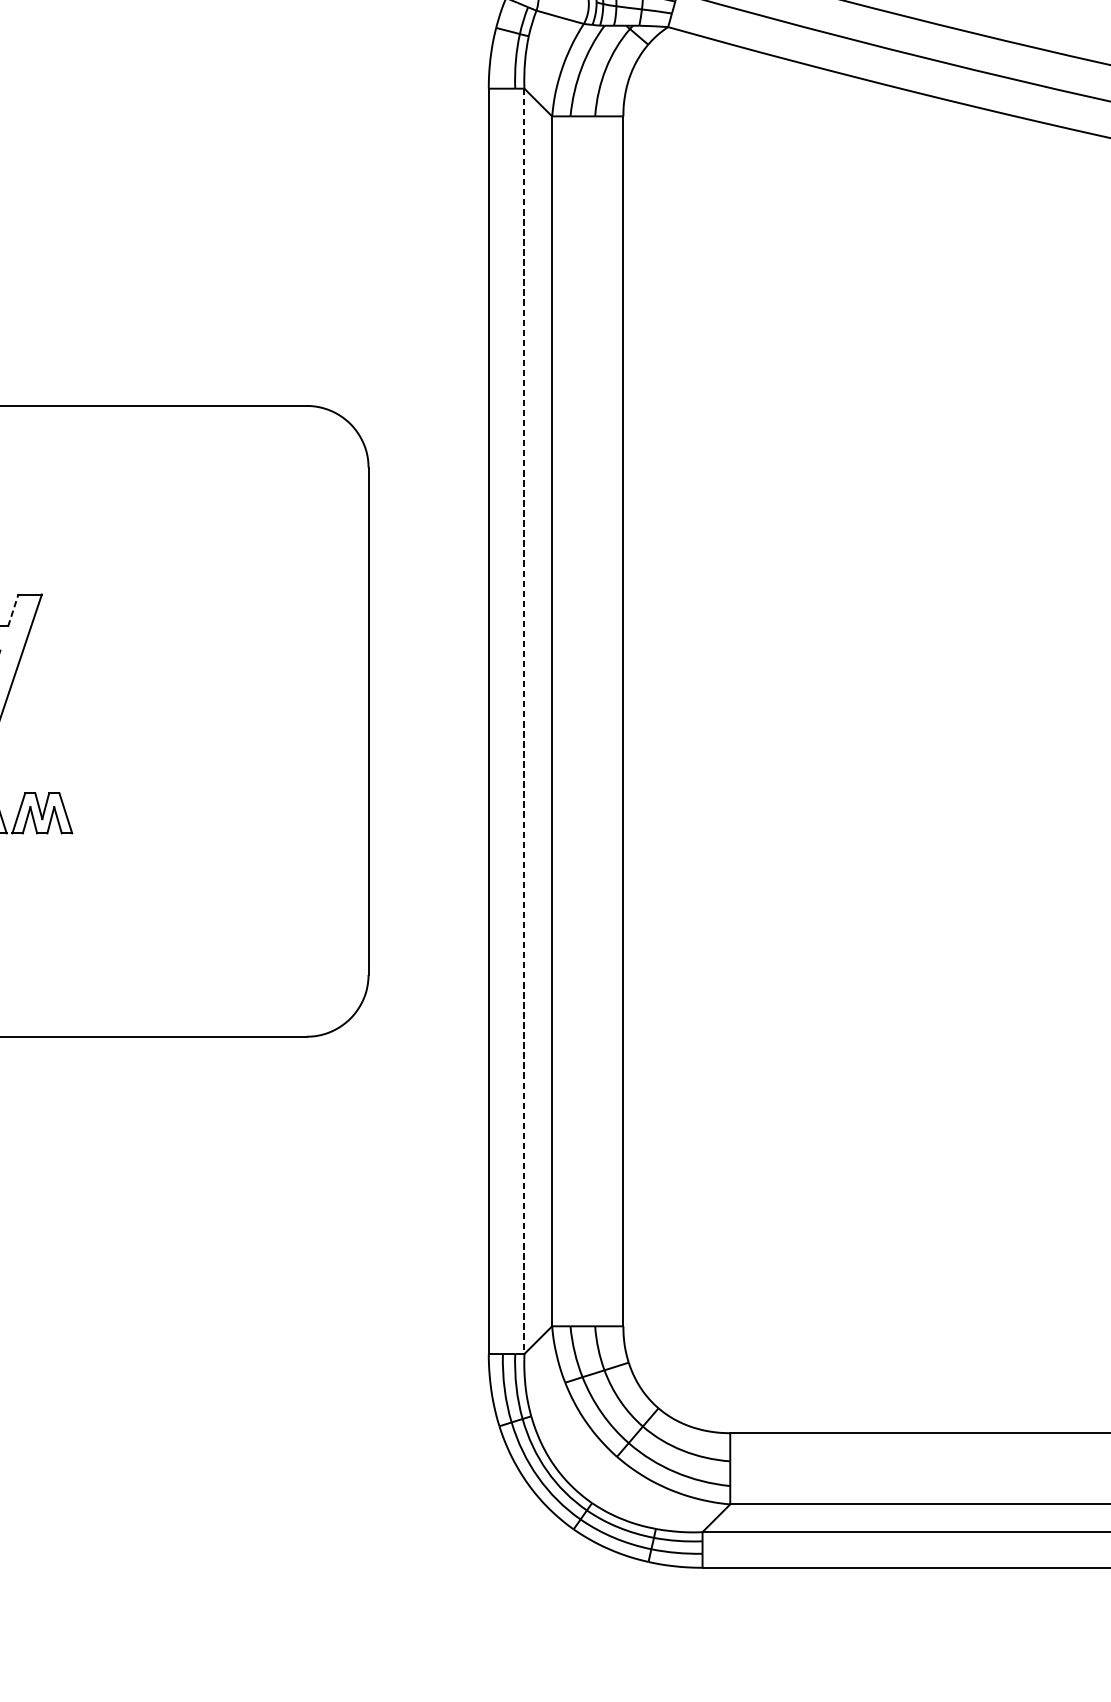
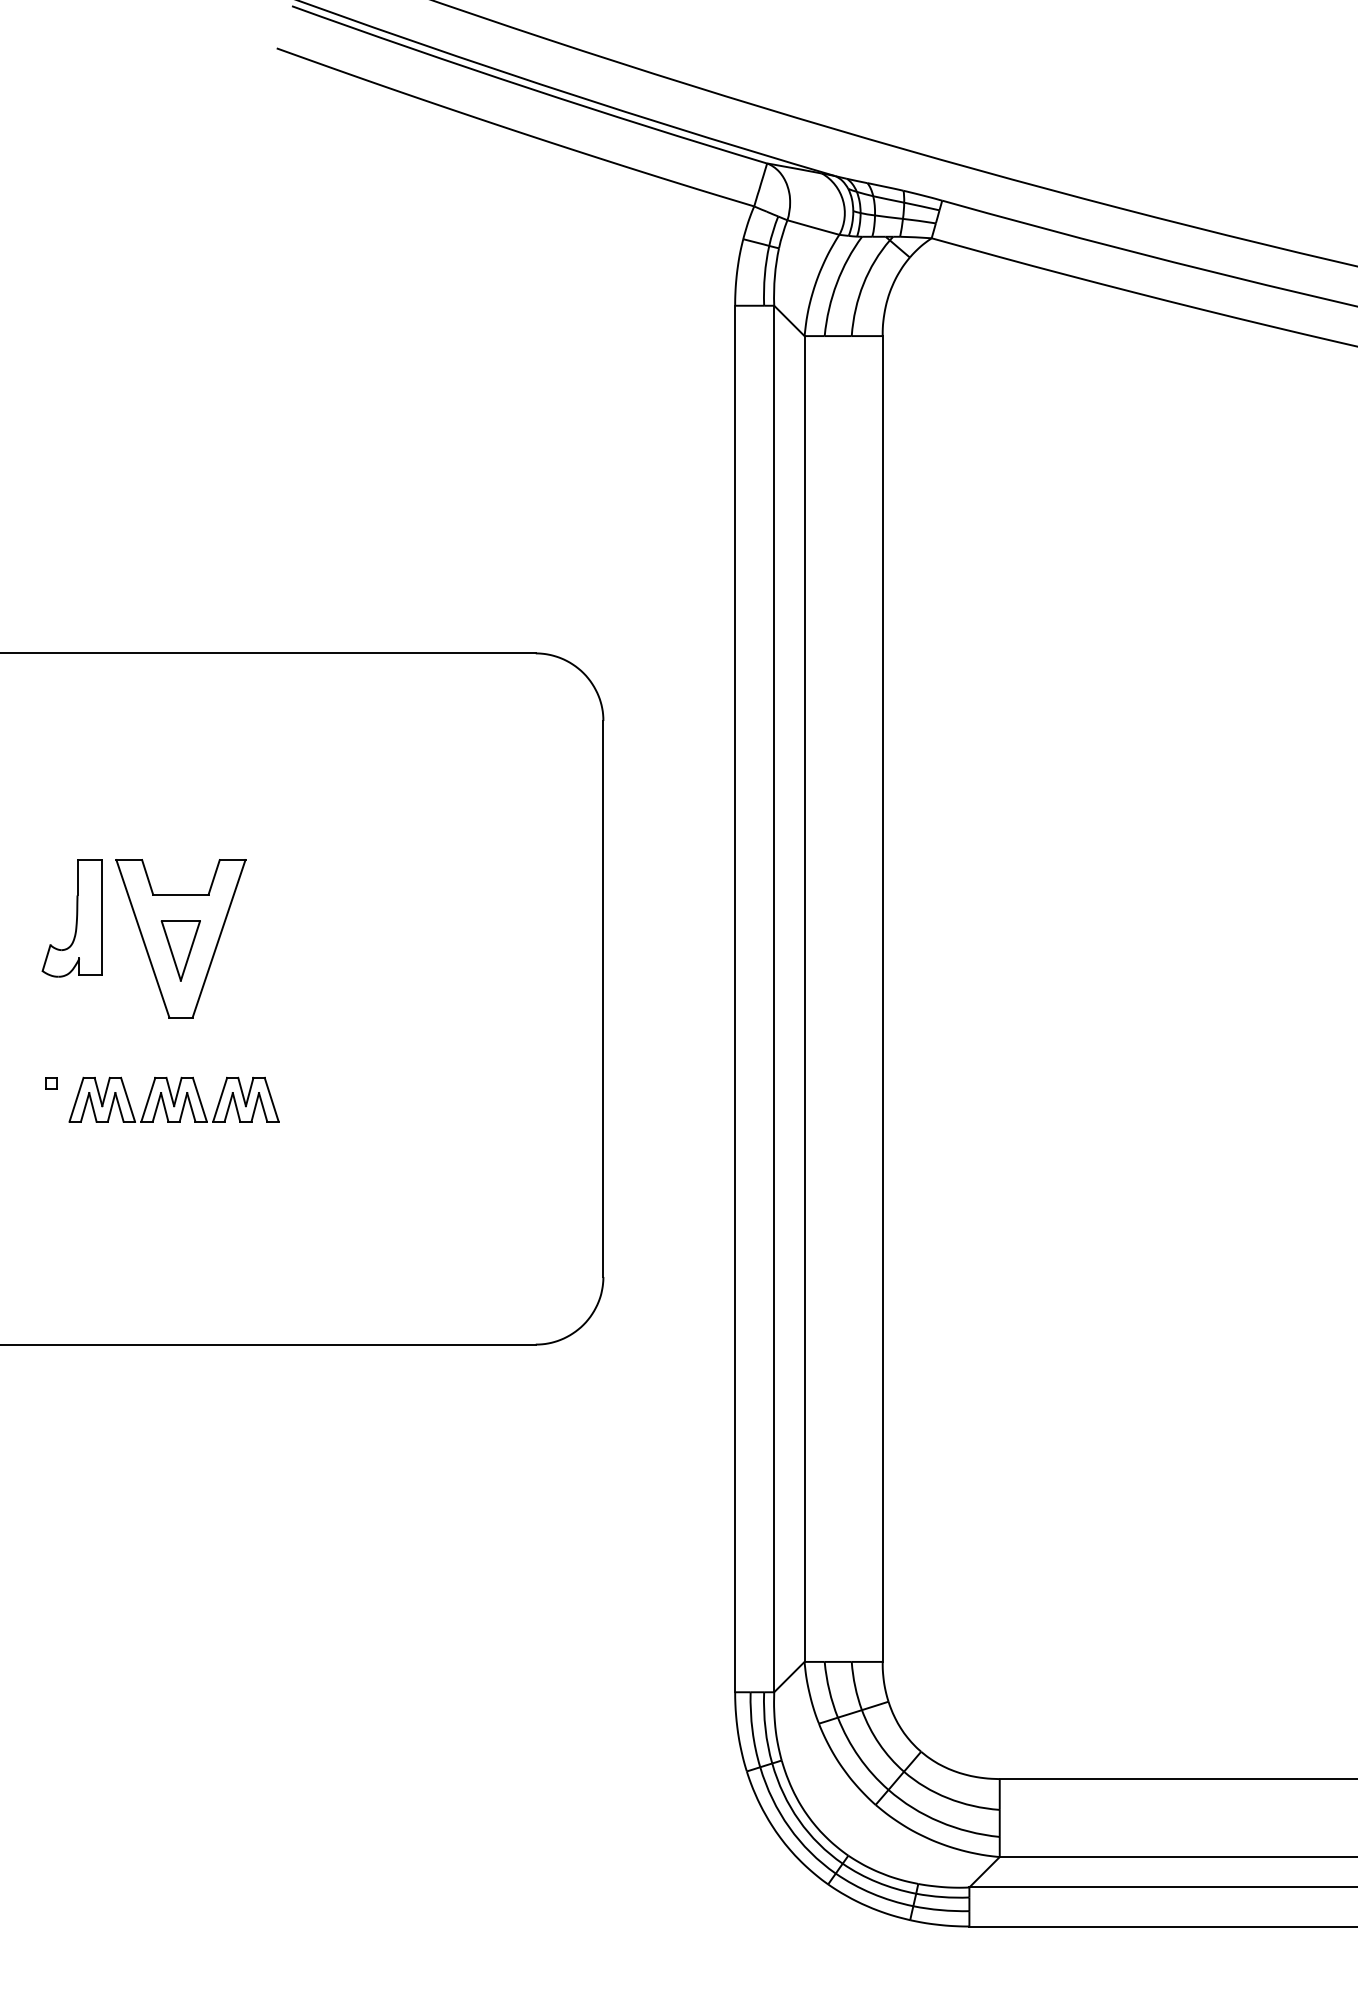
line: (13, 609) -> (214, 876), dashed -> solid
line: (524, 721) -> (774, 999), dashed -> solid

